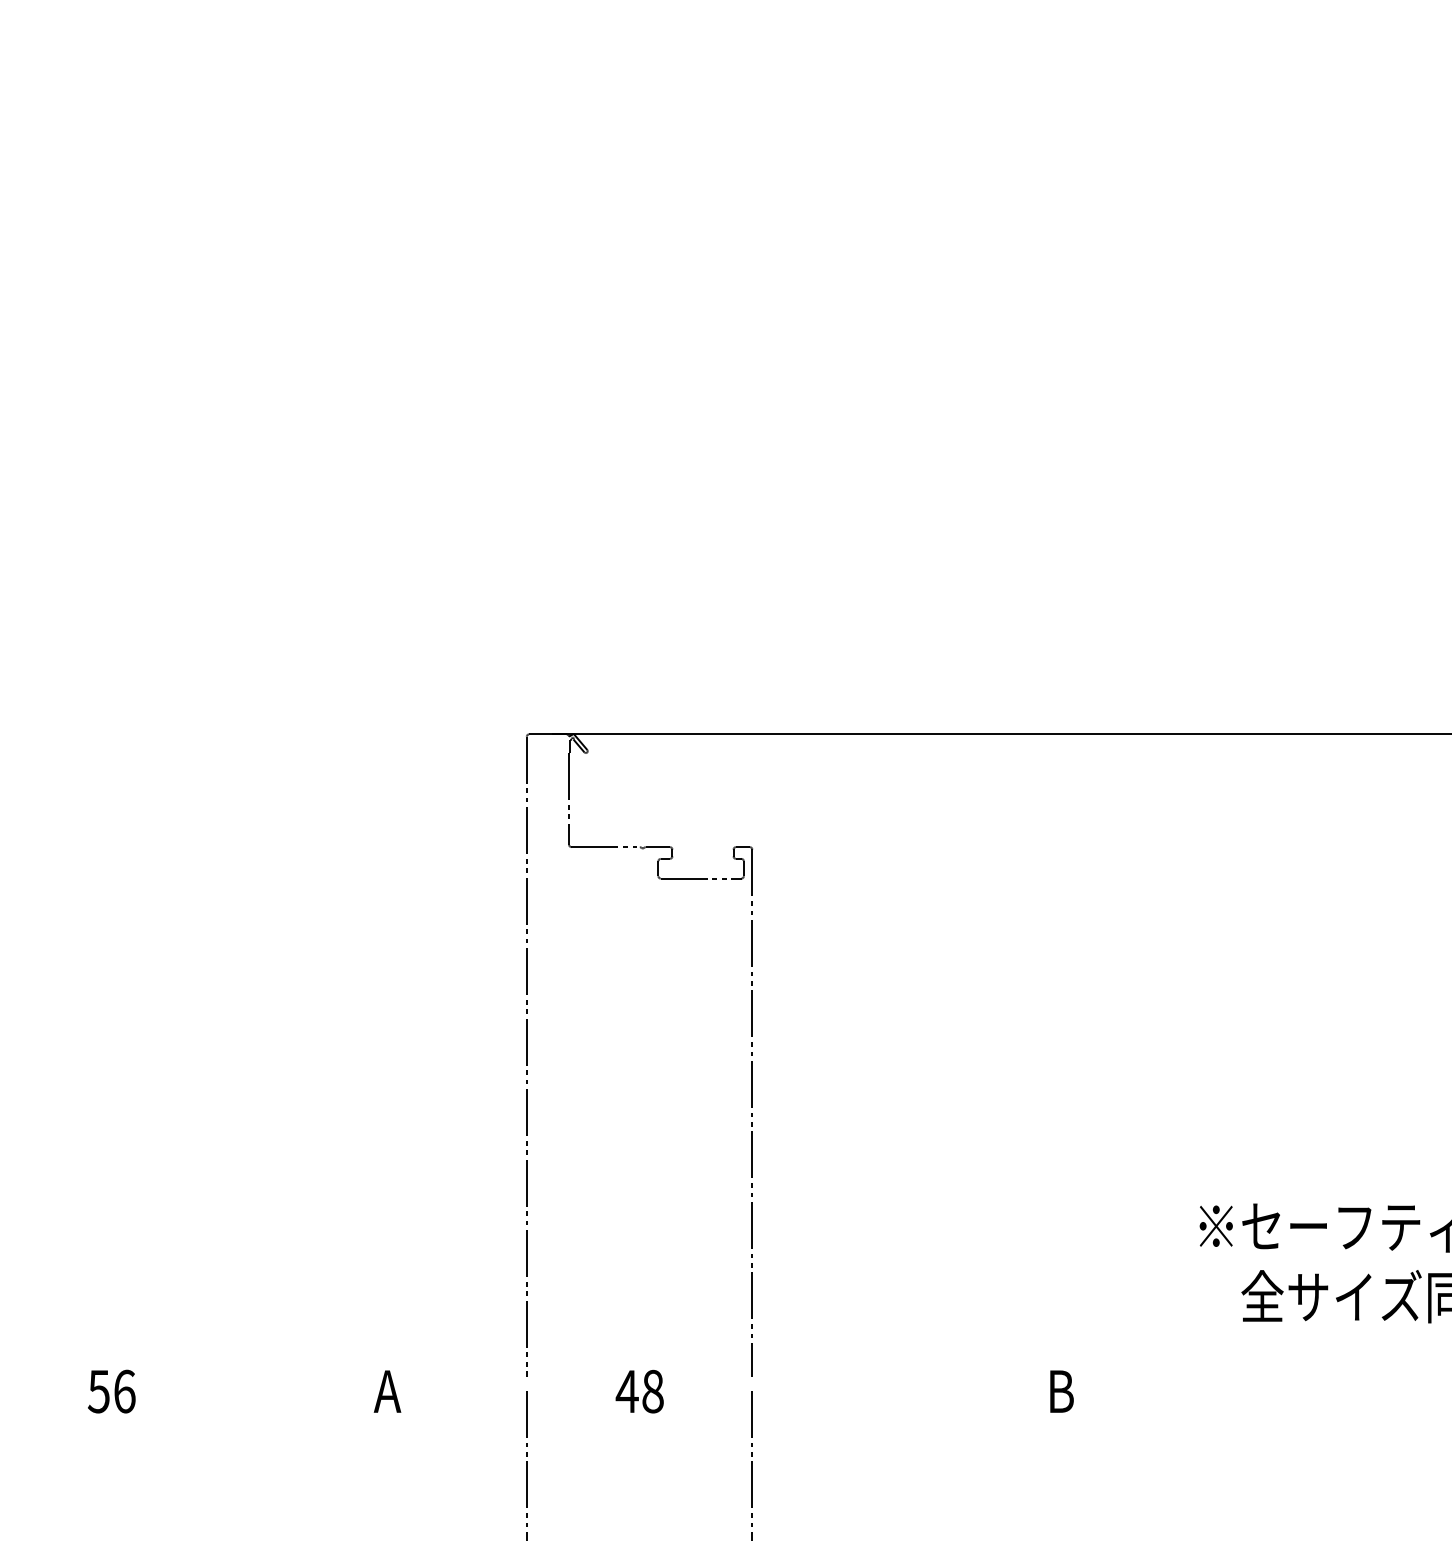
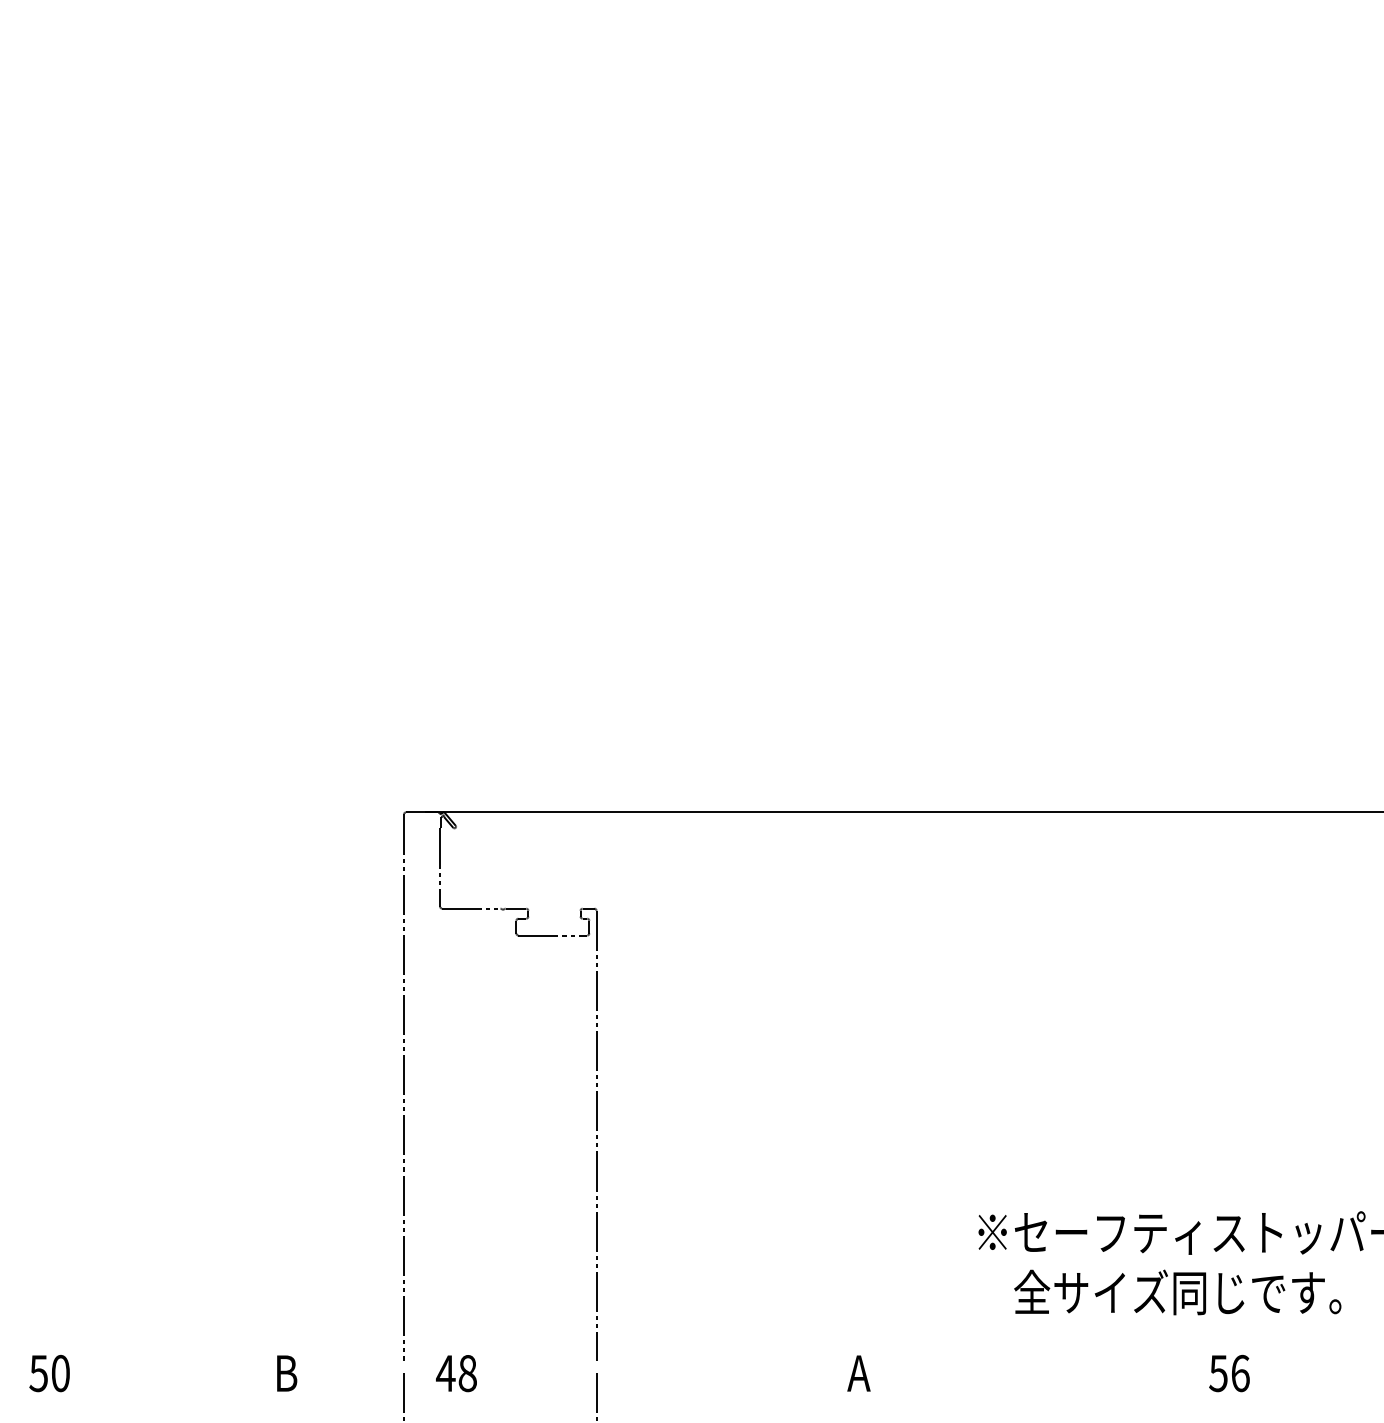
text: (125, 1391) -> (61, 1373), 56 -> 50
text: (387, 1391) -> (285, 1373), A -> B
text: (639, 1391) -> (456, 1373), moved
text: (1060, 1391) -> (859, 1373), B -> A

